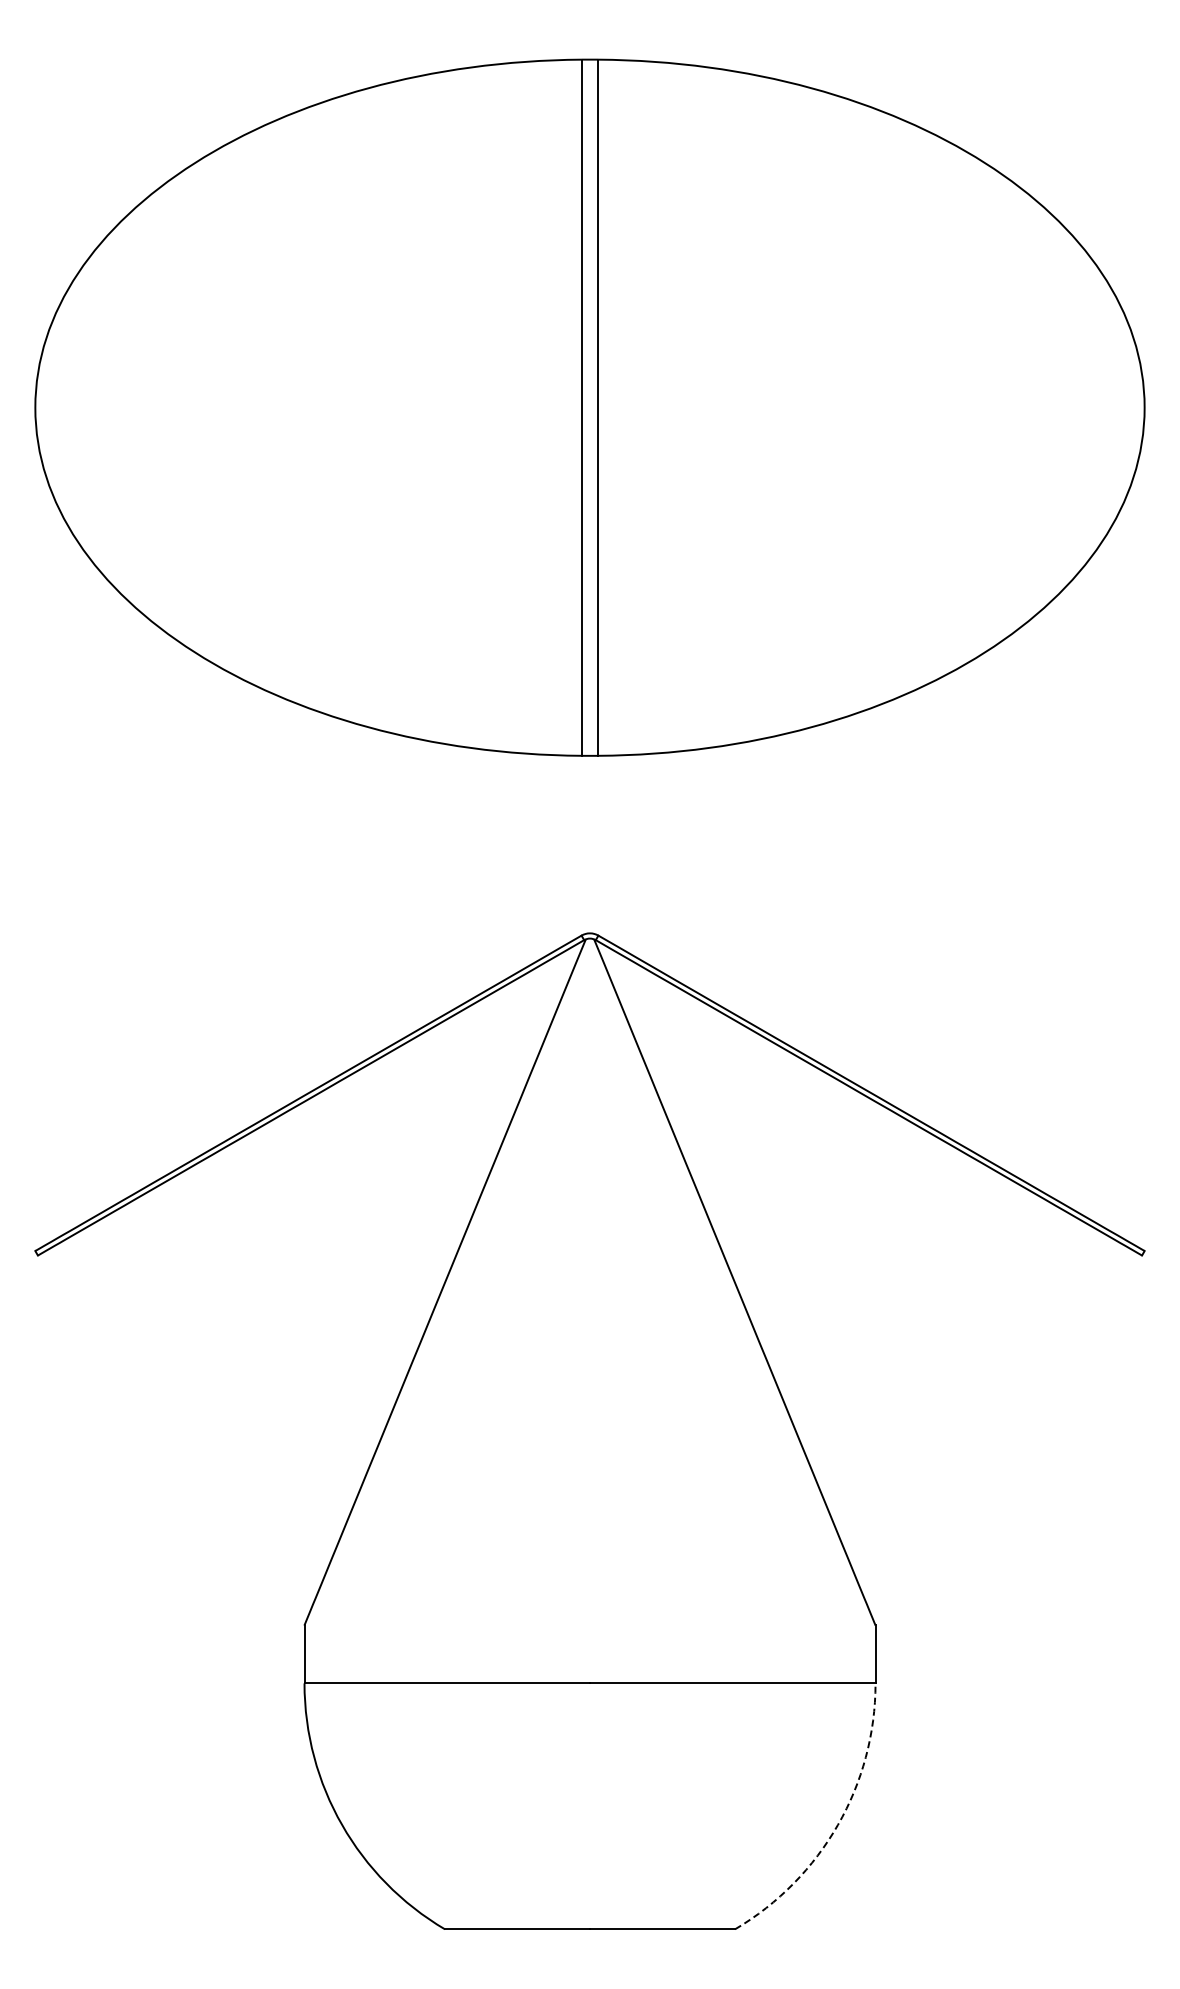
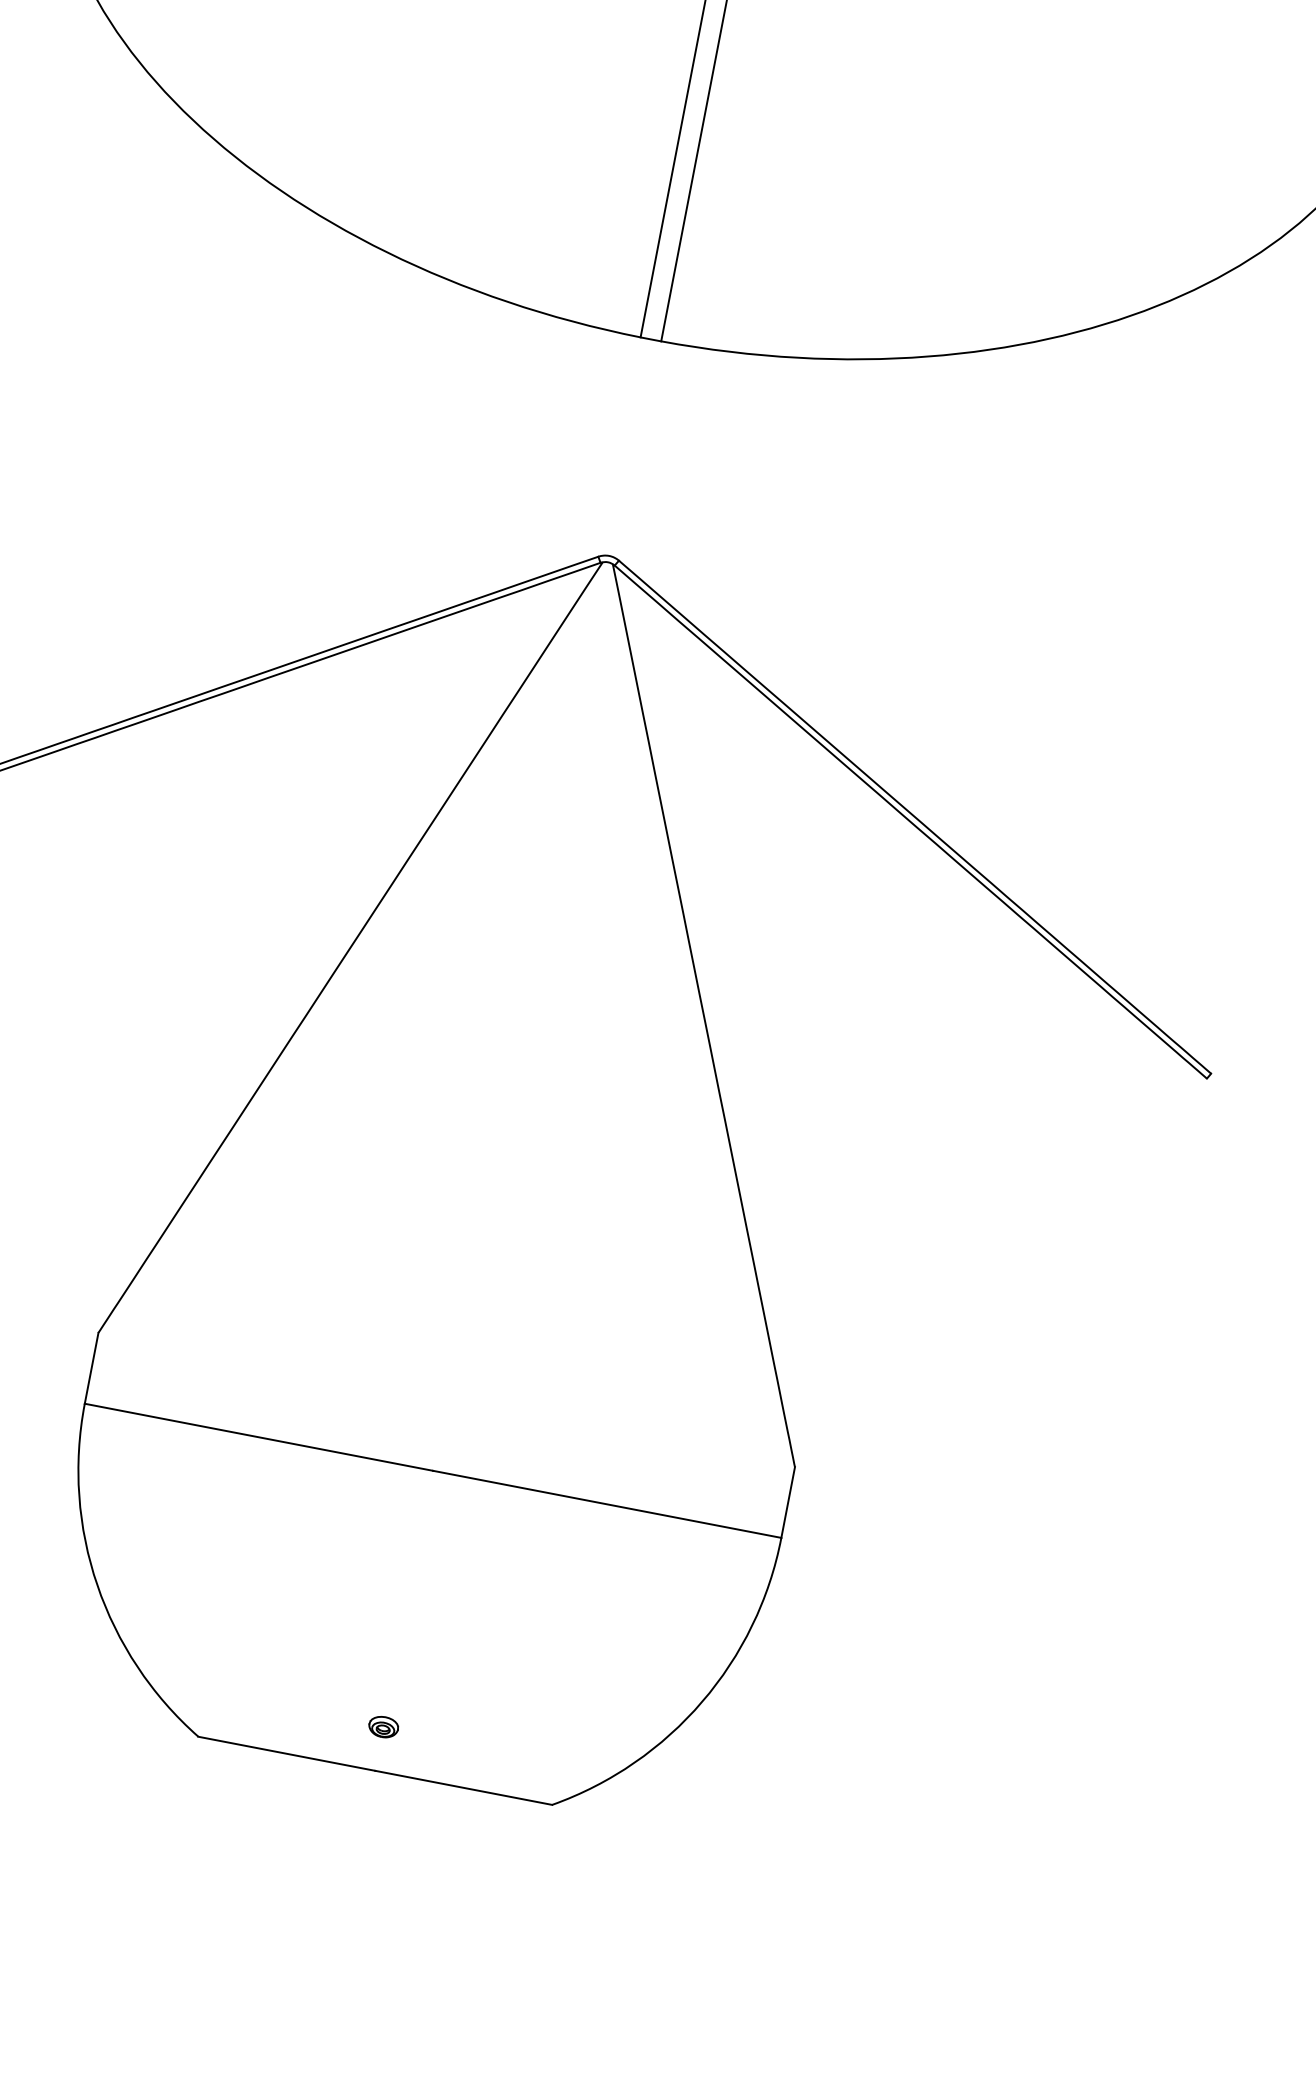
arc: (837, 1825) -> (701, 1702), dashed -> solid
part: (589, 1893) -> (383, 1726), added

